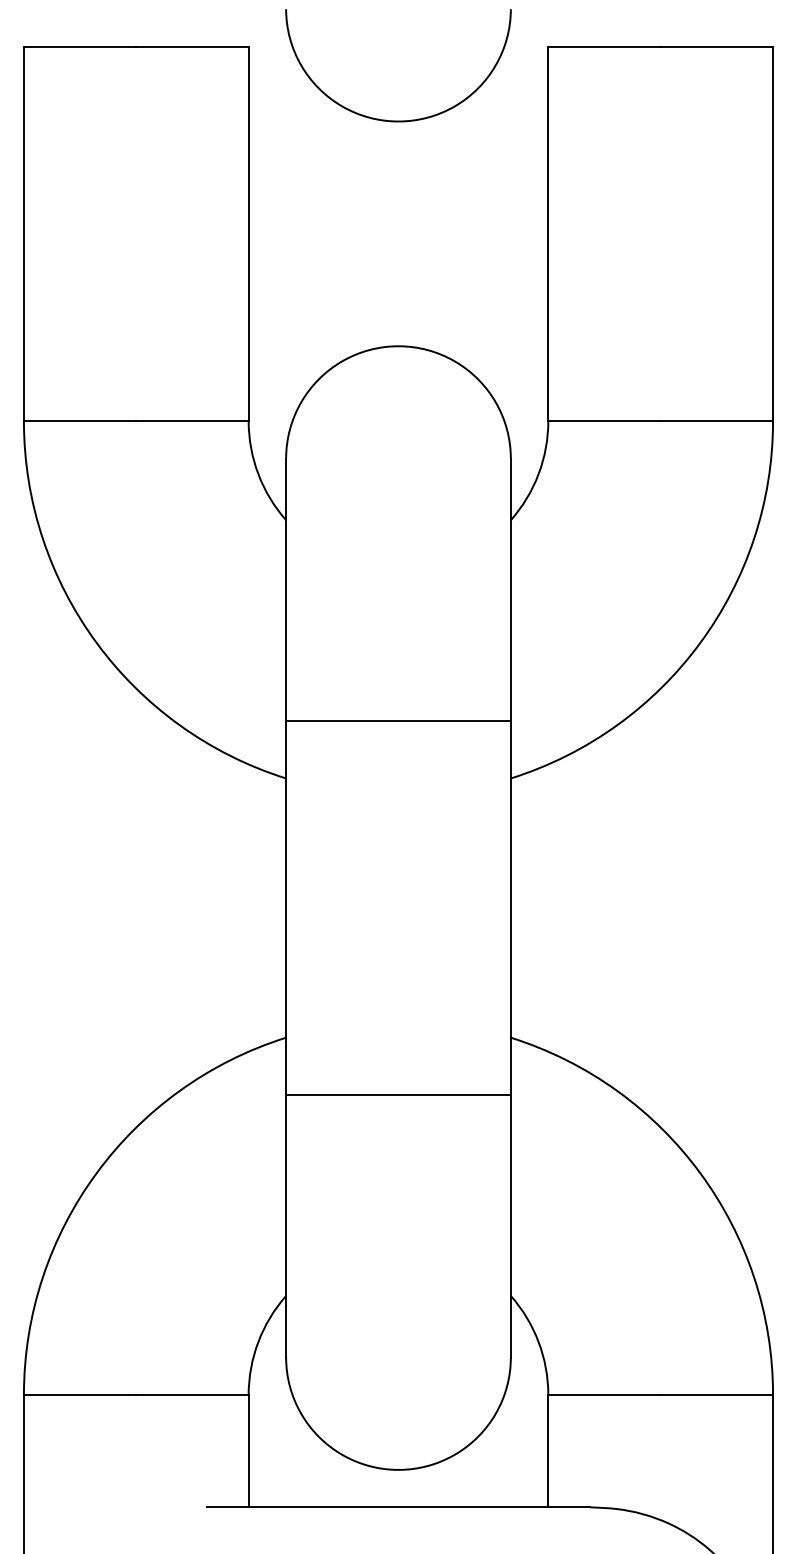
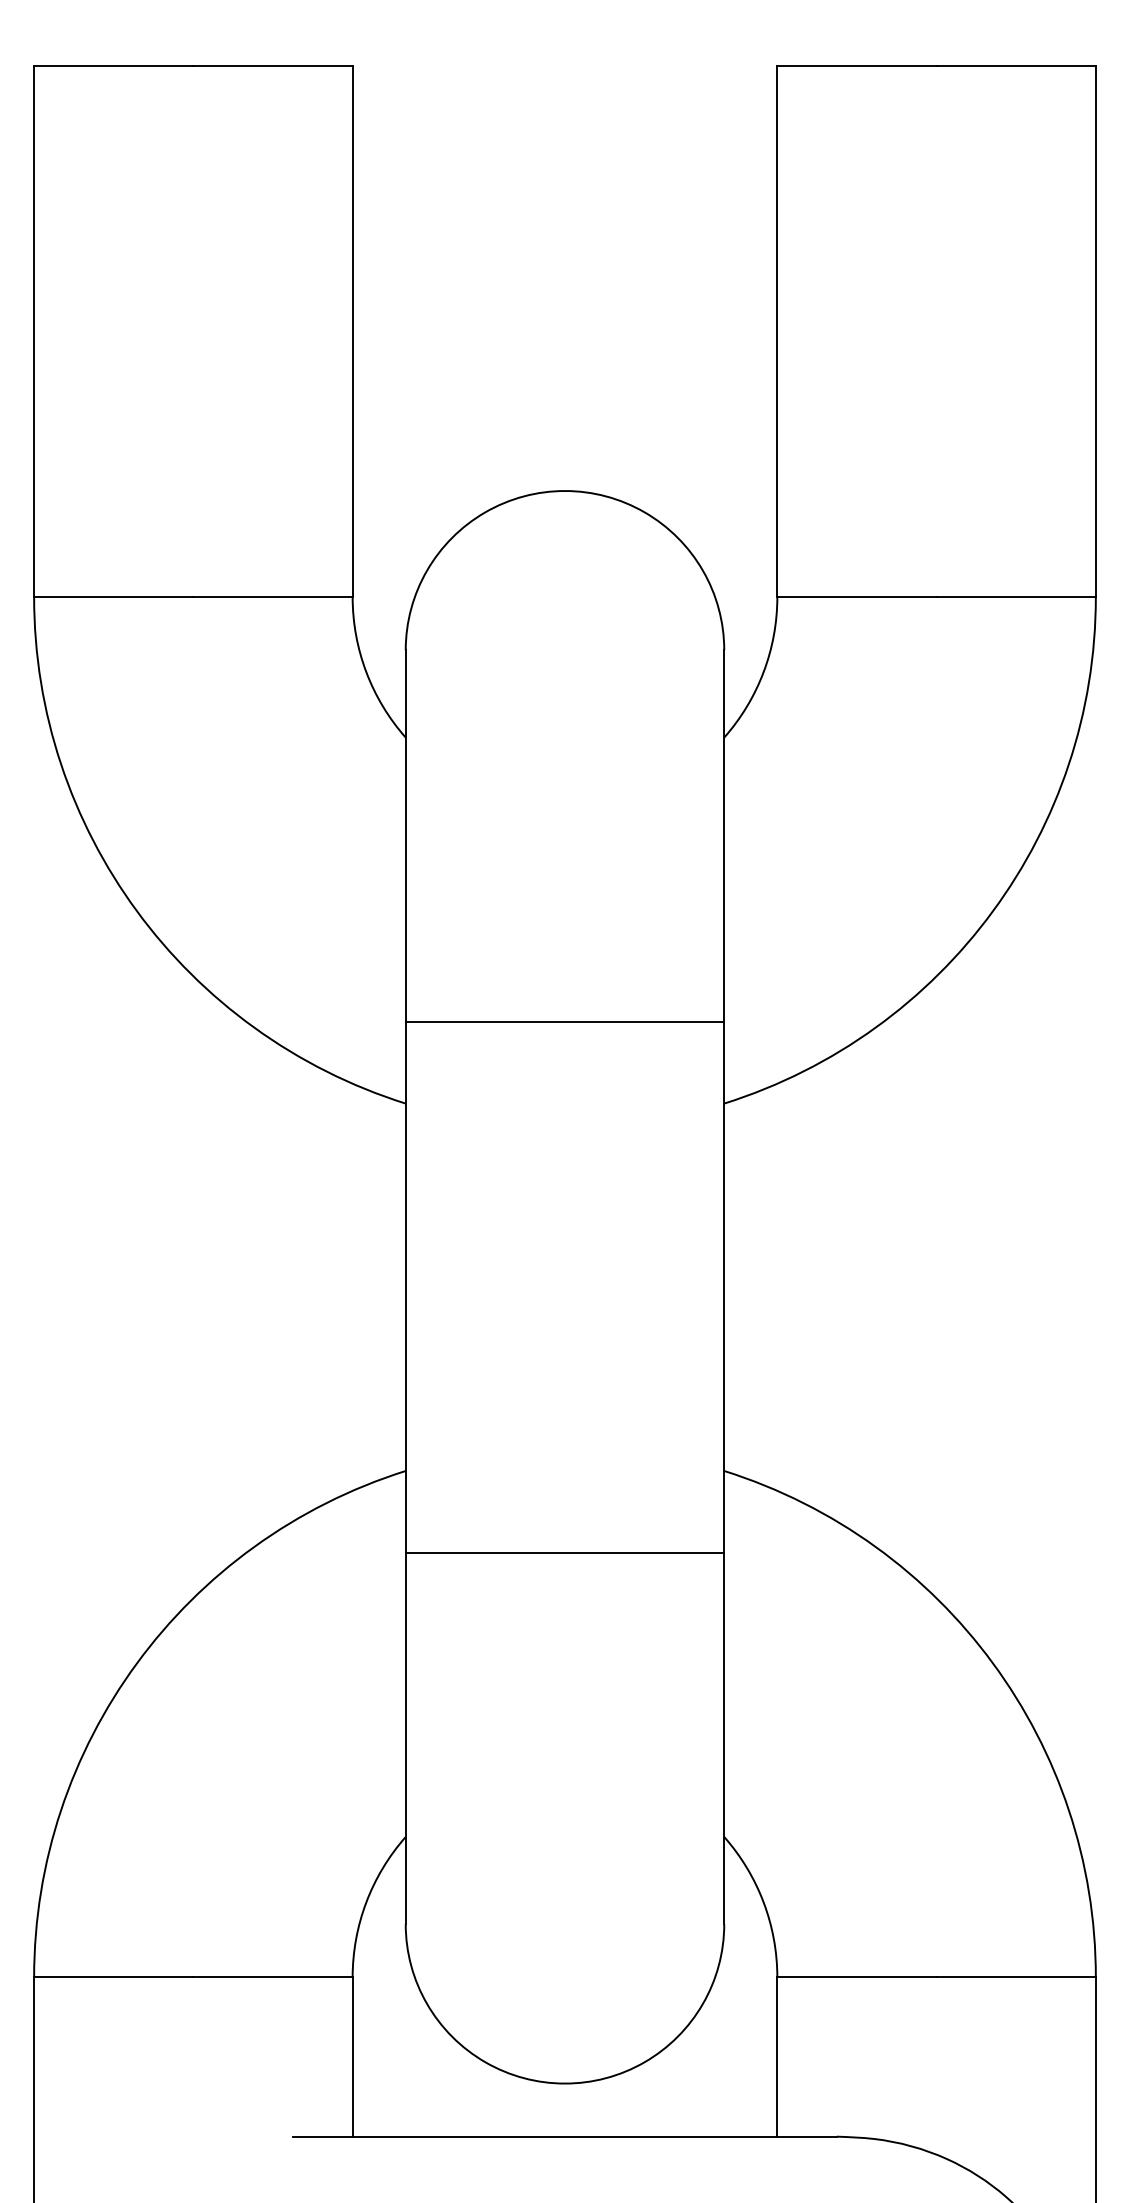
arc: (398, 120) -> (565, 171), removed

